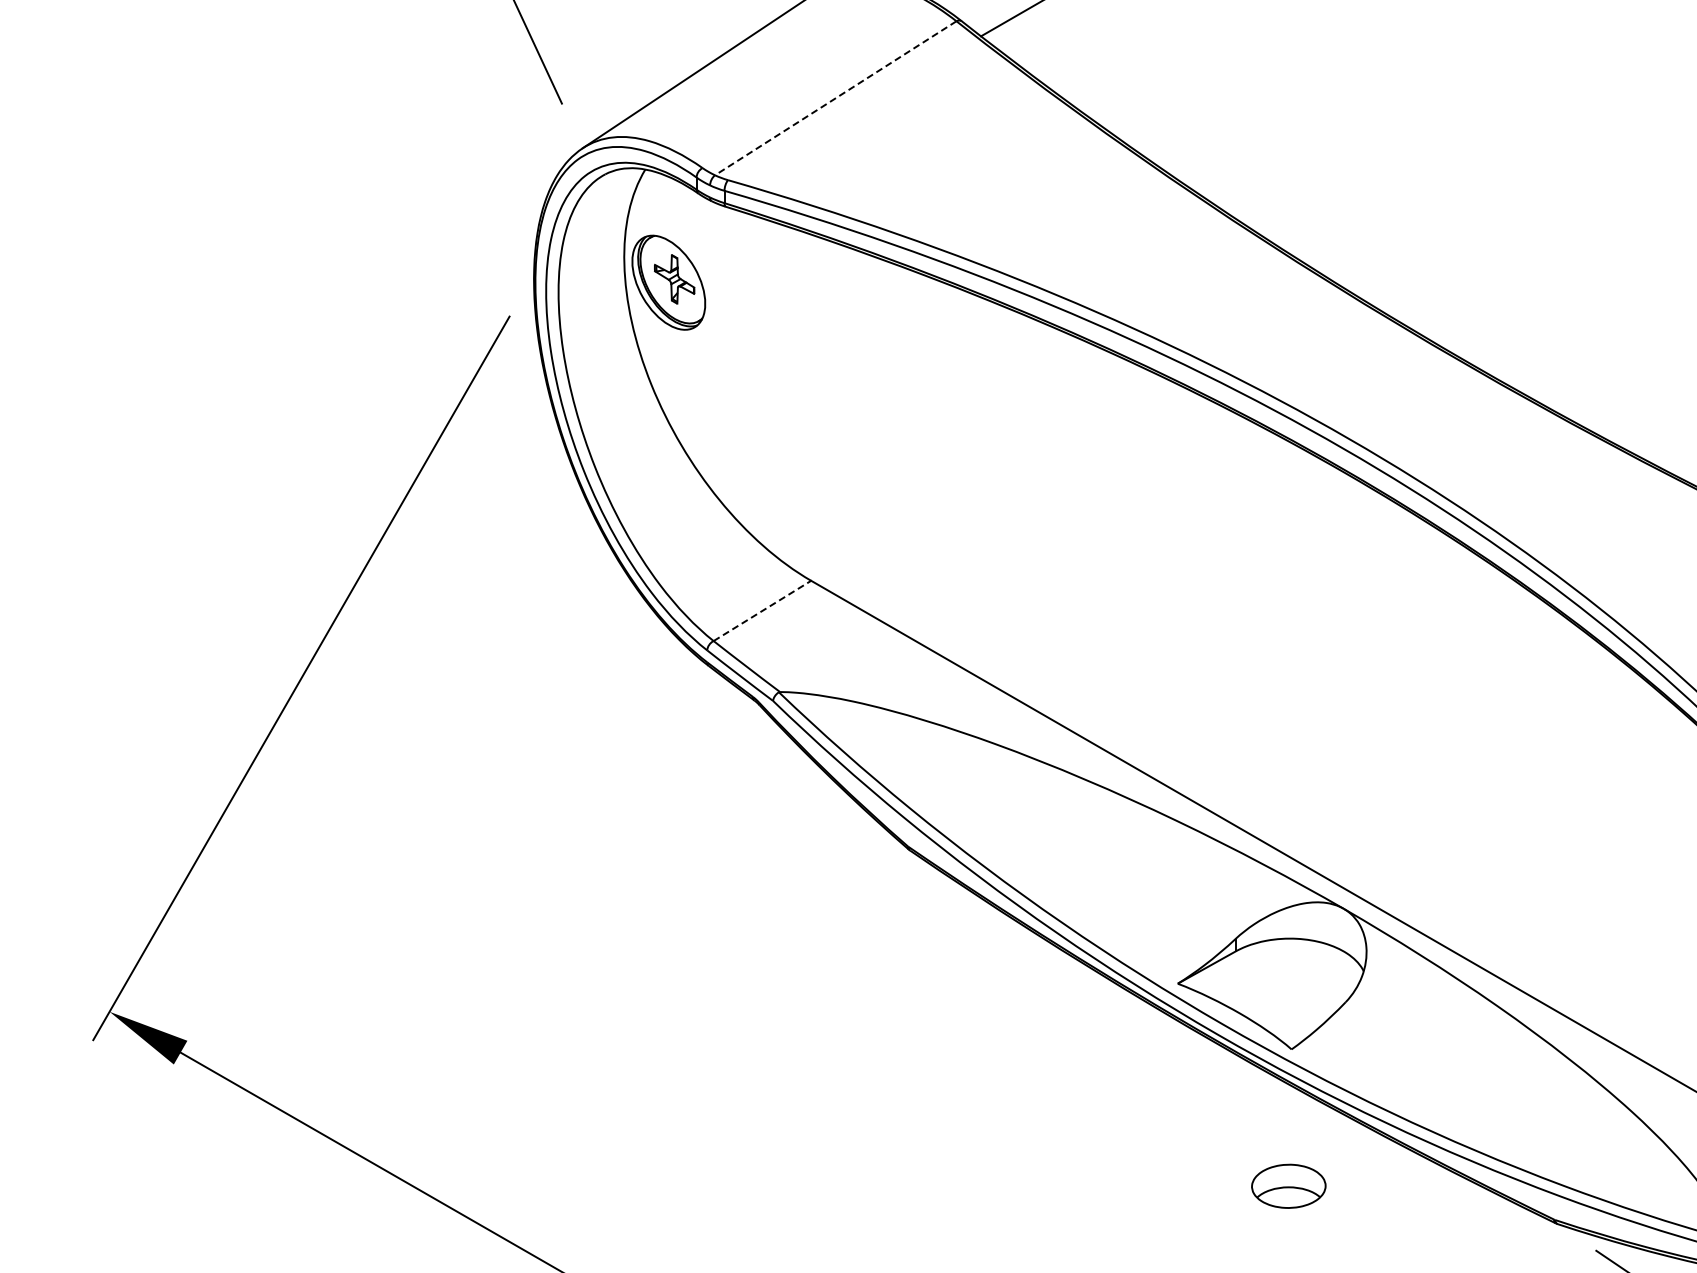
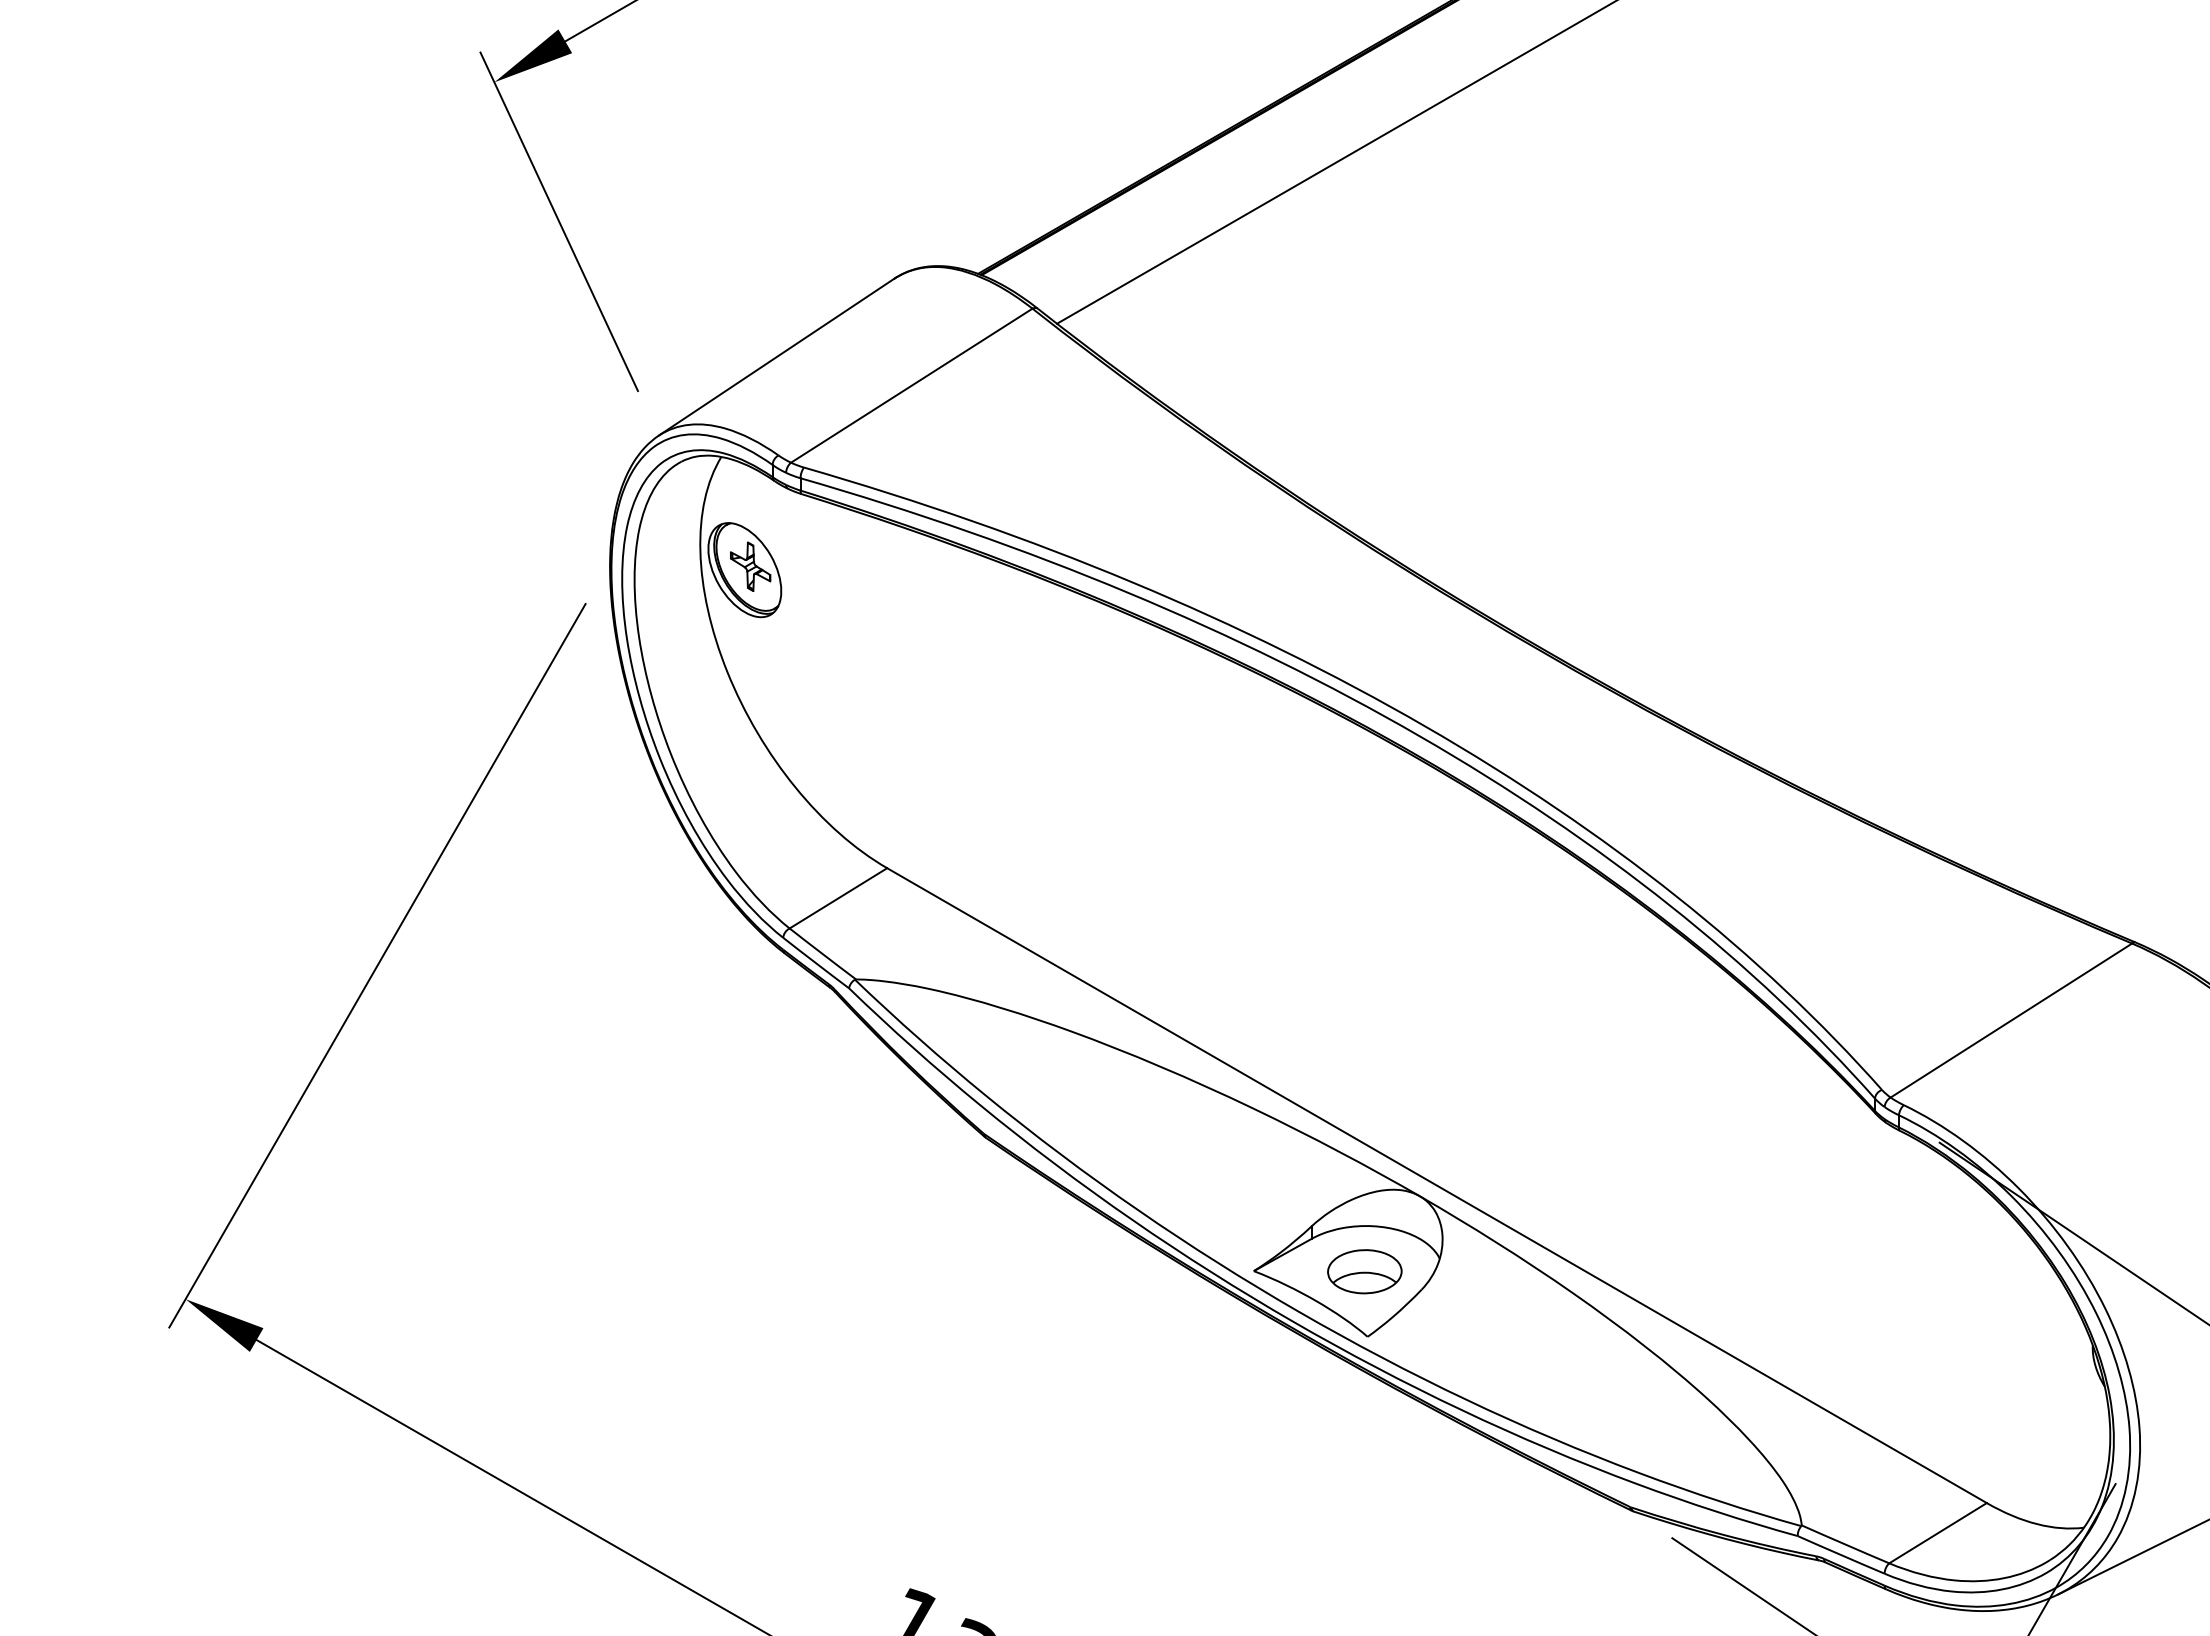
line: (835, 98) -> (911, 385), dashed -> solid
line: (762, 611) -> (838, 898), dashed -> solid
part: (1288, 1186) -> (1364, 1271), moved

